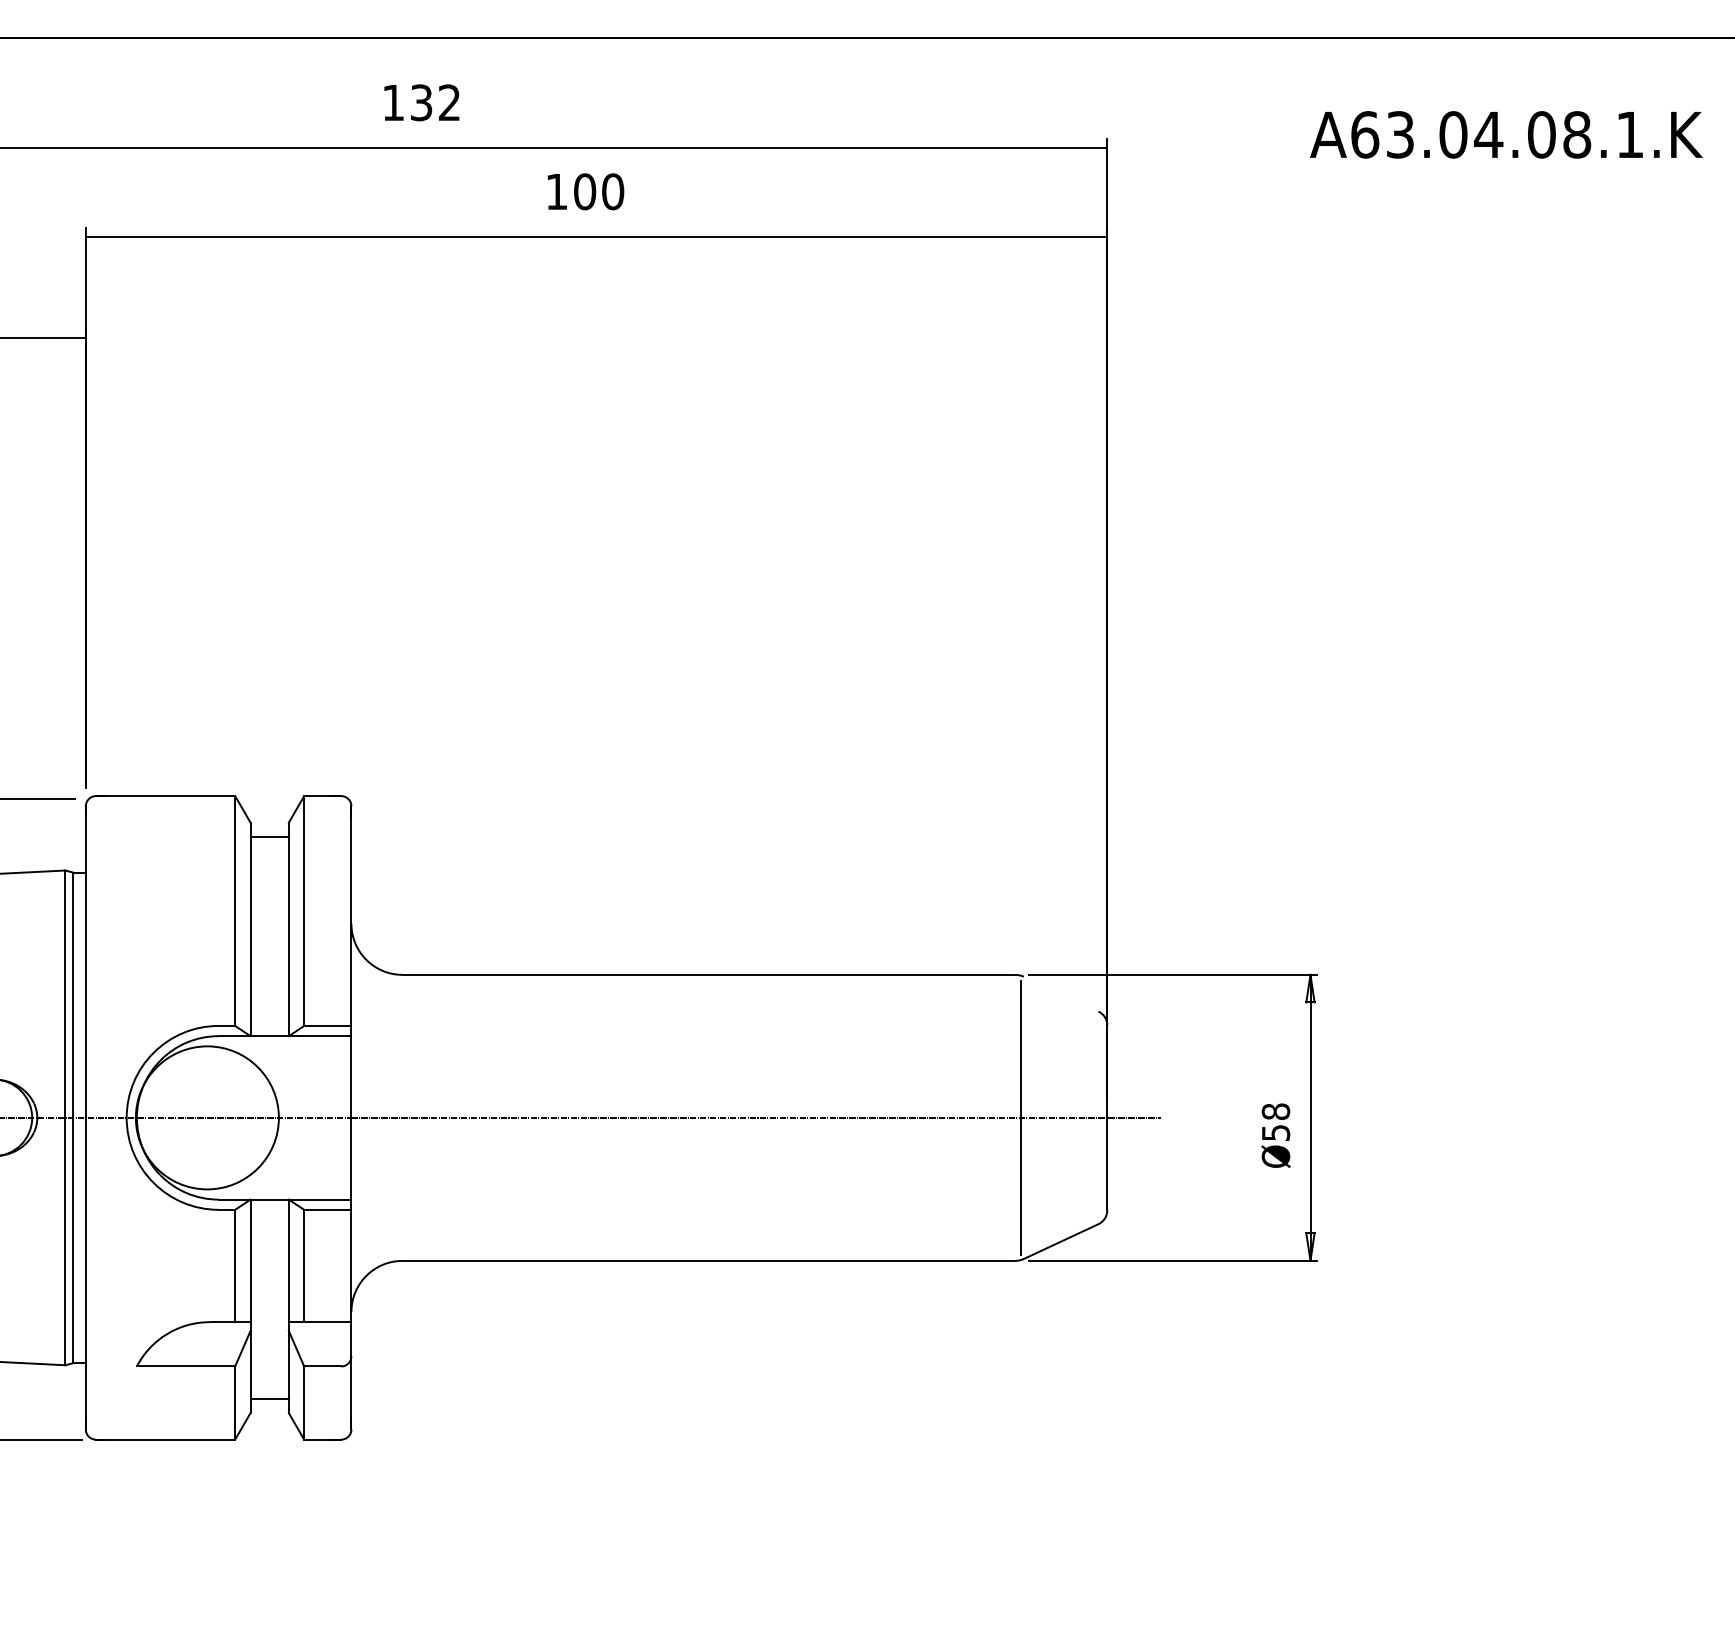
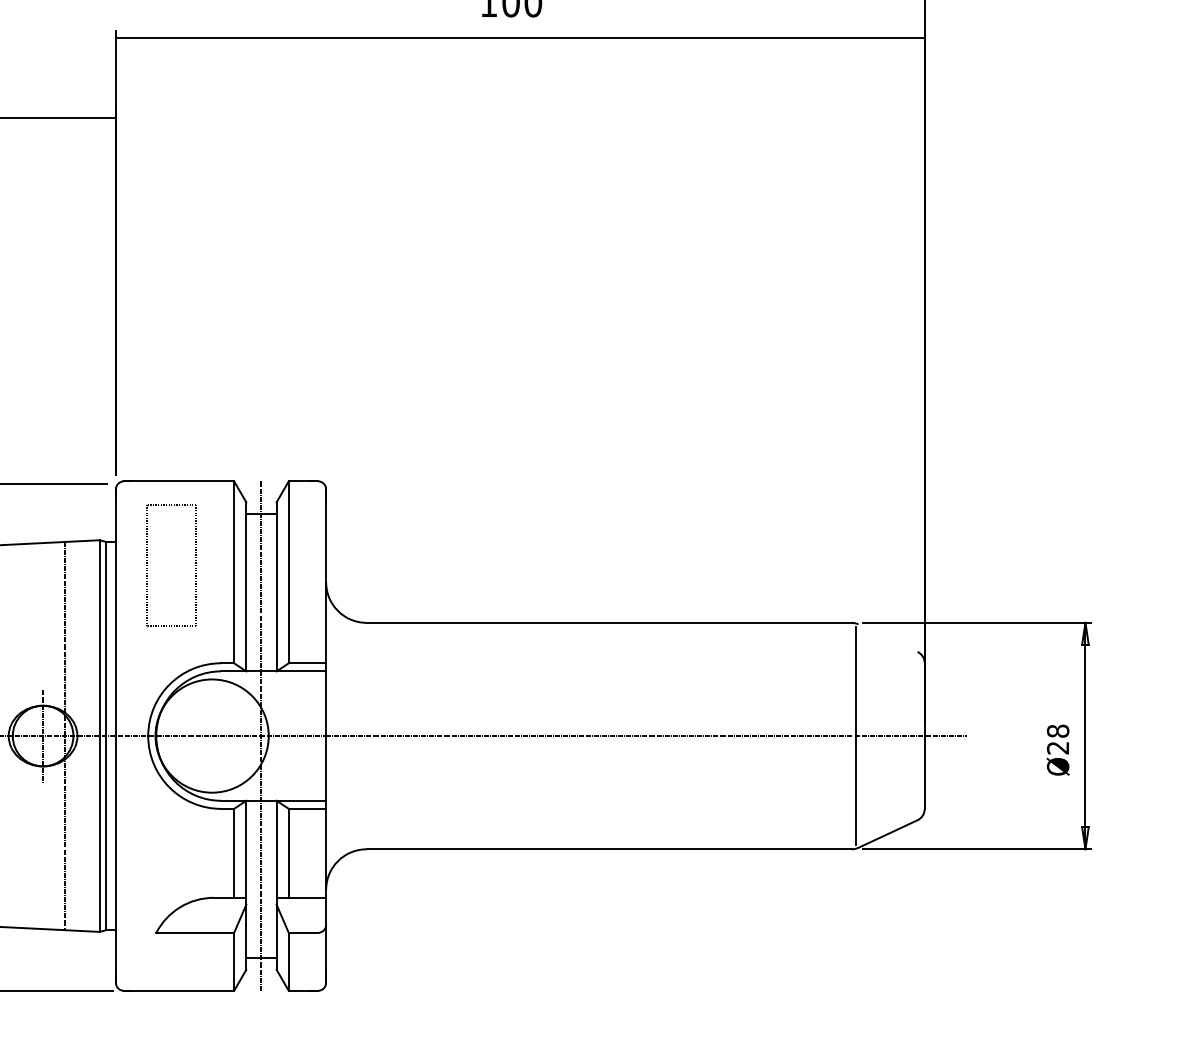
part: (126, 902) -> (148, 565), added
line: (21, 1117) -> (64, 735), added
line: (269, 1117) -> (261, 735), added
text: (1275, 1133) -> (1057, 748), Ø58 -> Ø28

